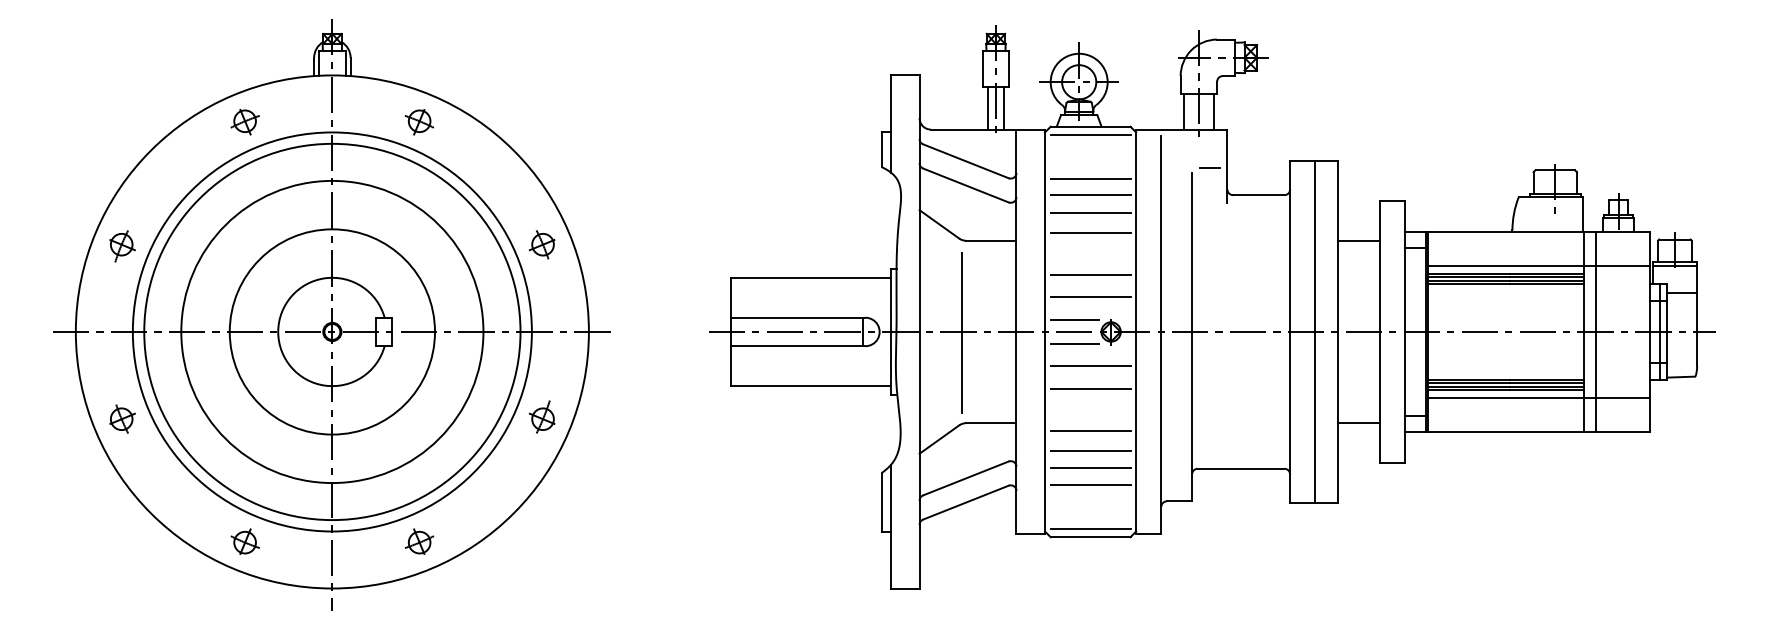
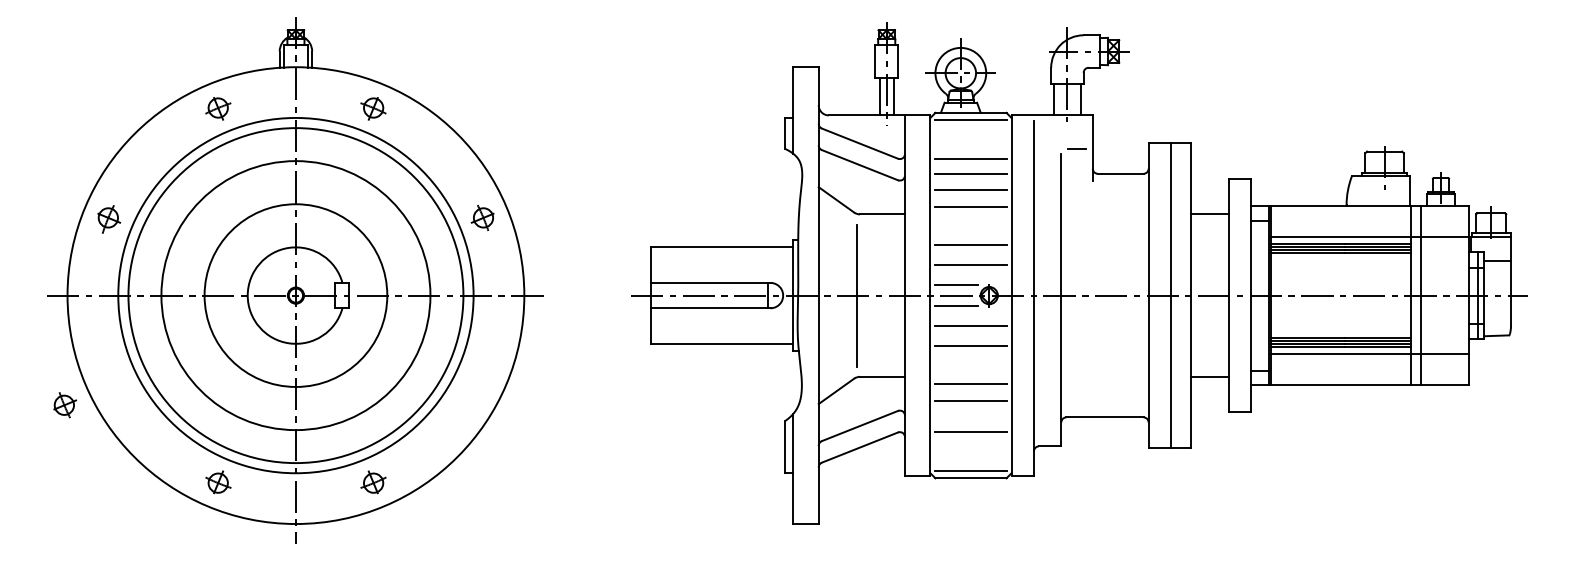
part: (541, 417) -> (482, 371), removed
part: (121, 419) -> (64, 405), moved
line: (1090, 468) -> (970, 417), removed

